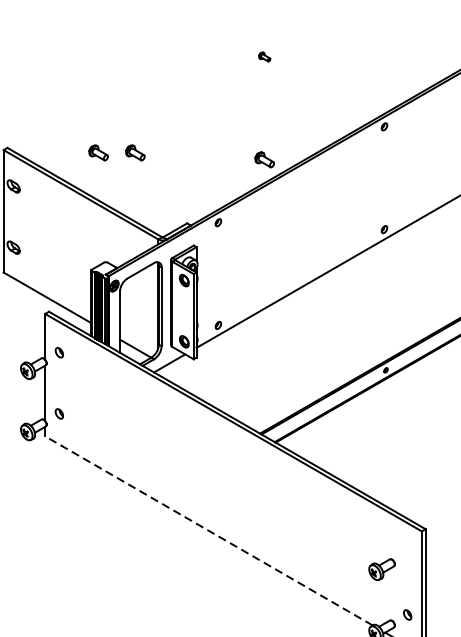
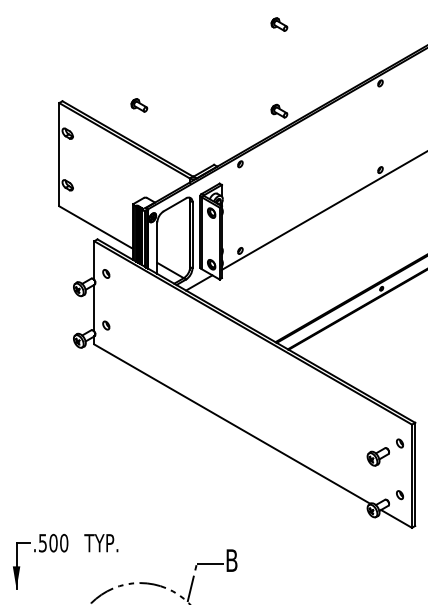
part: (264, 56) -> (279, 24), size x1.67
part: (135, 153) -> (170, 105), removed
line: (207, 530) -> (231, 423), dashed -> solid
part: (407, 553) -> (399, 443), added

